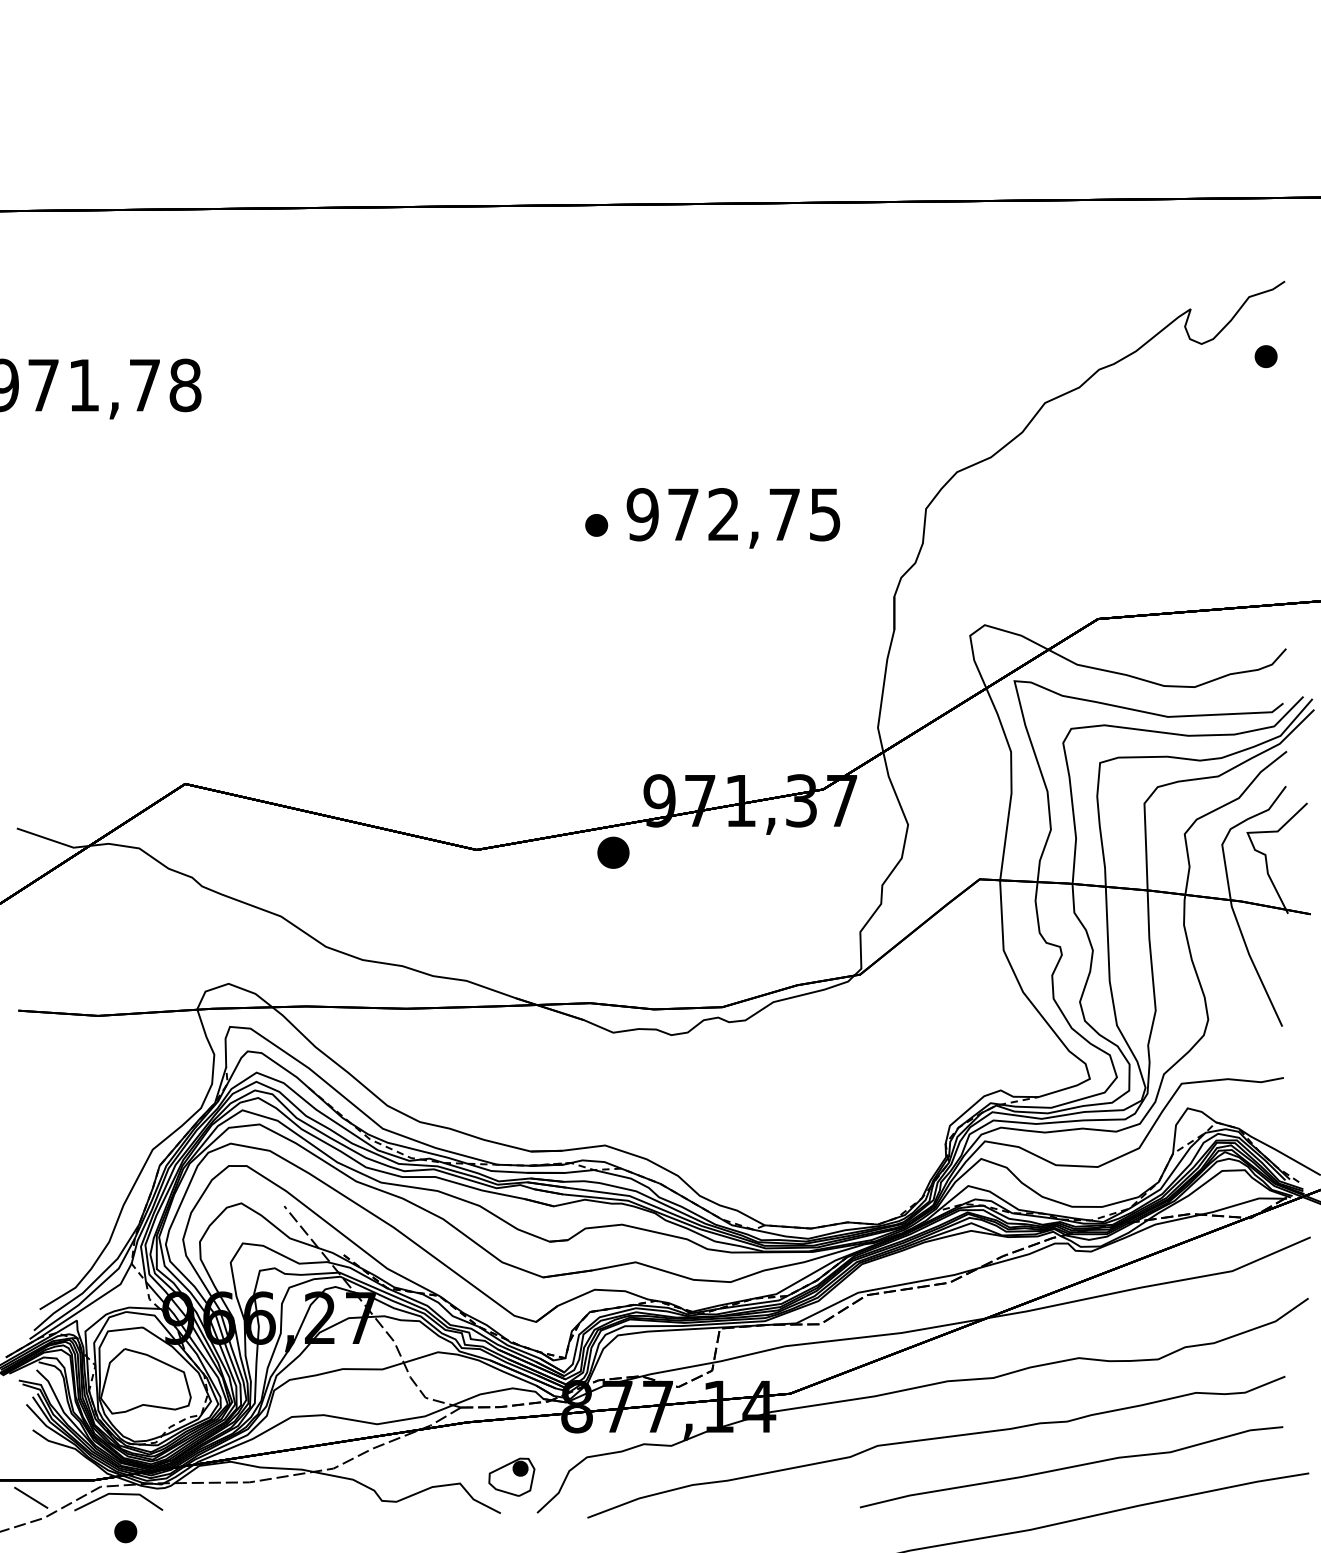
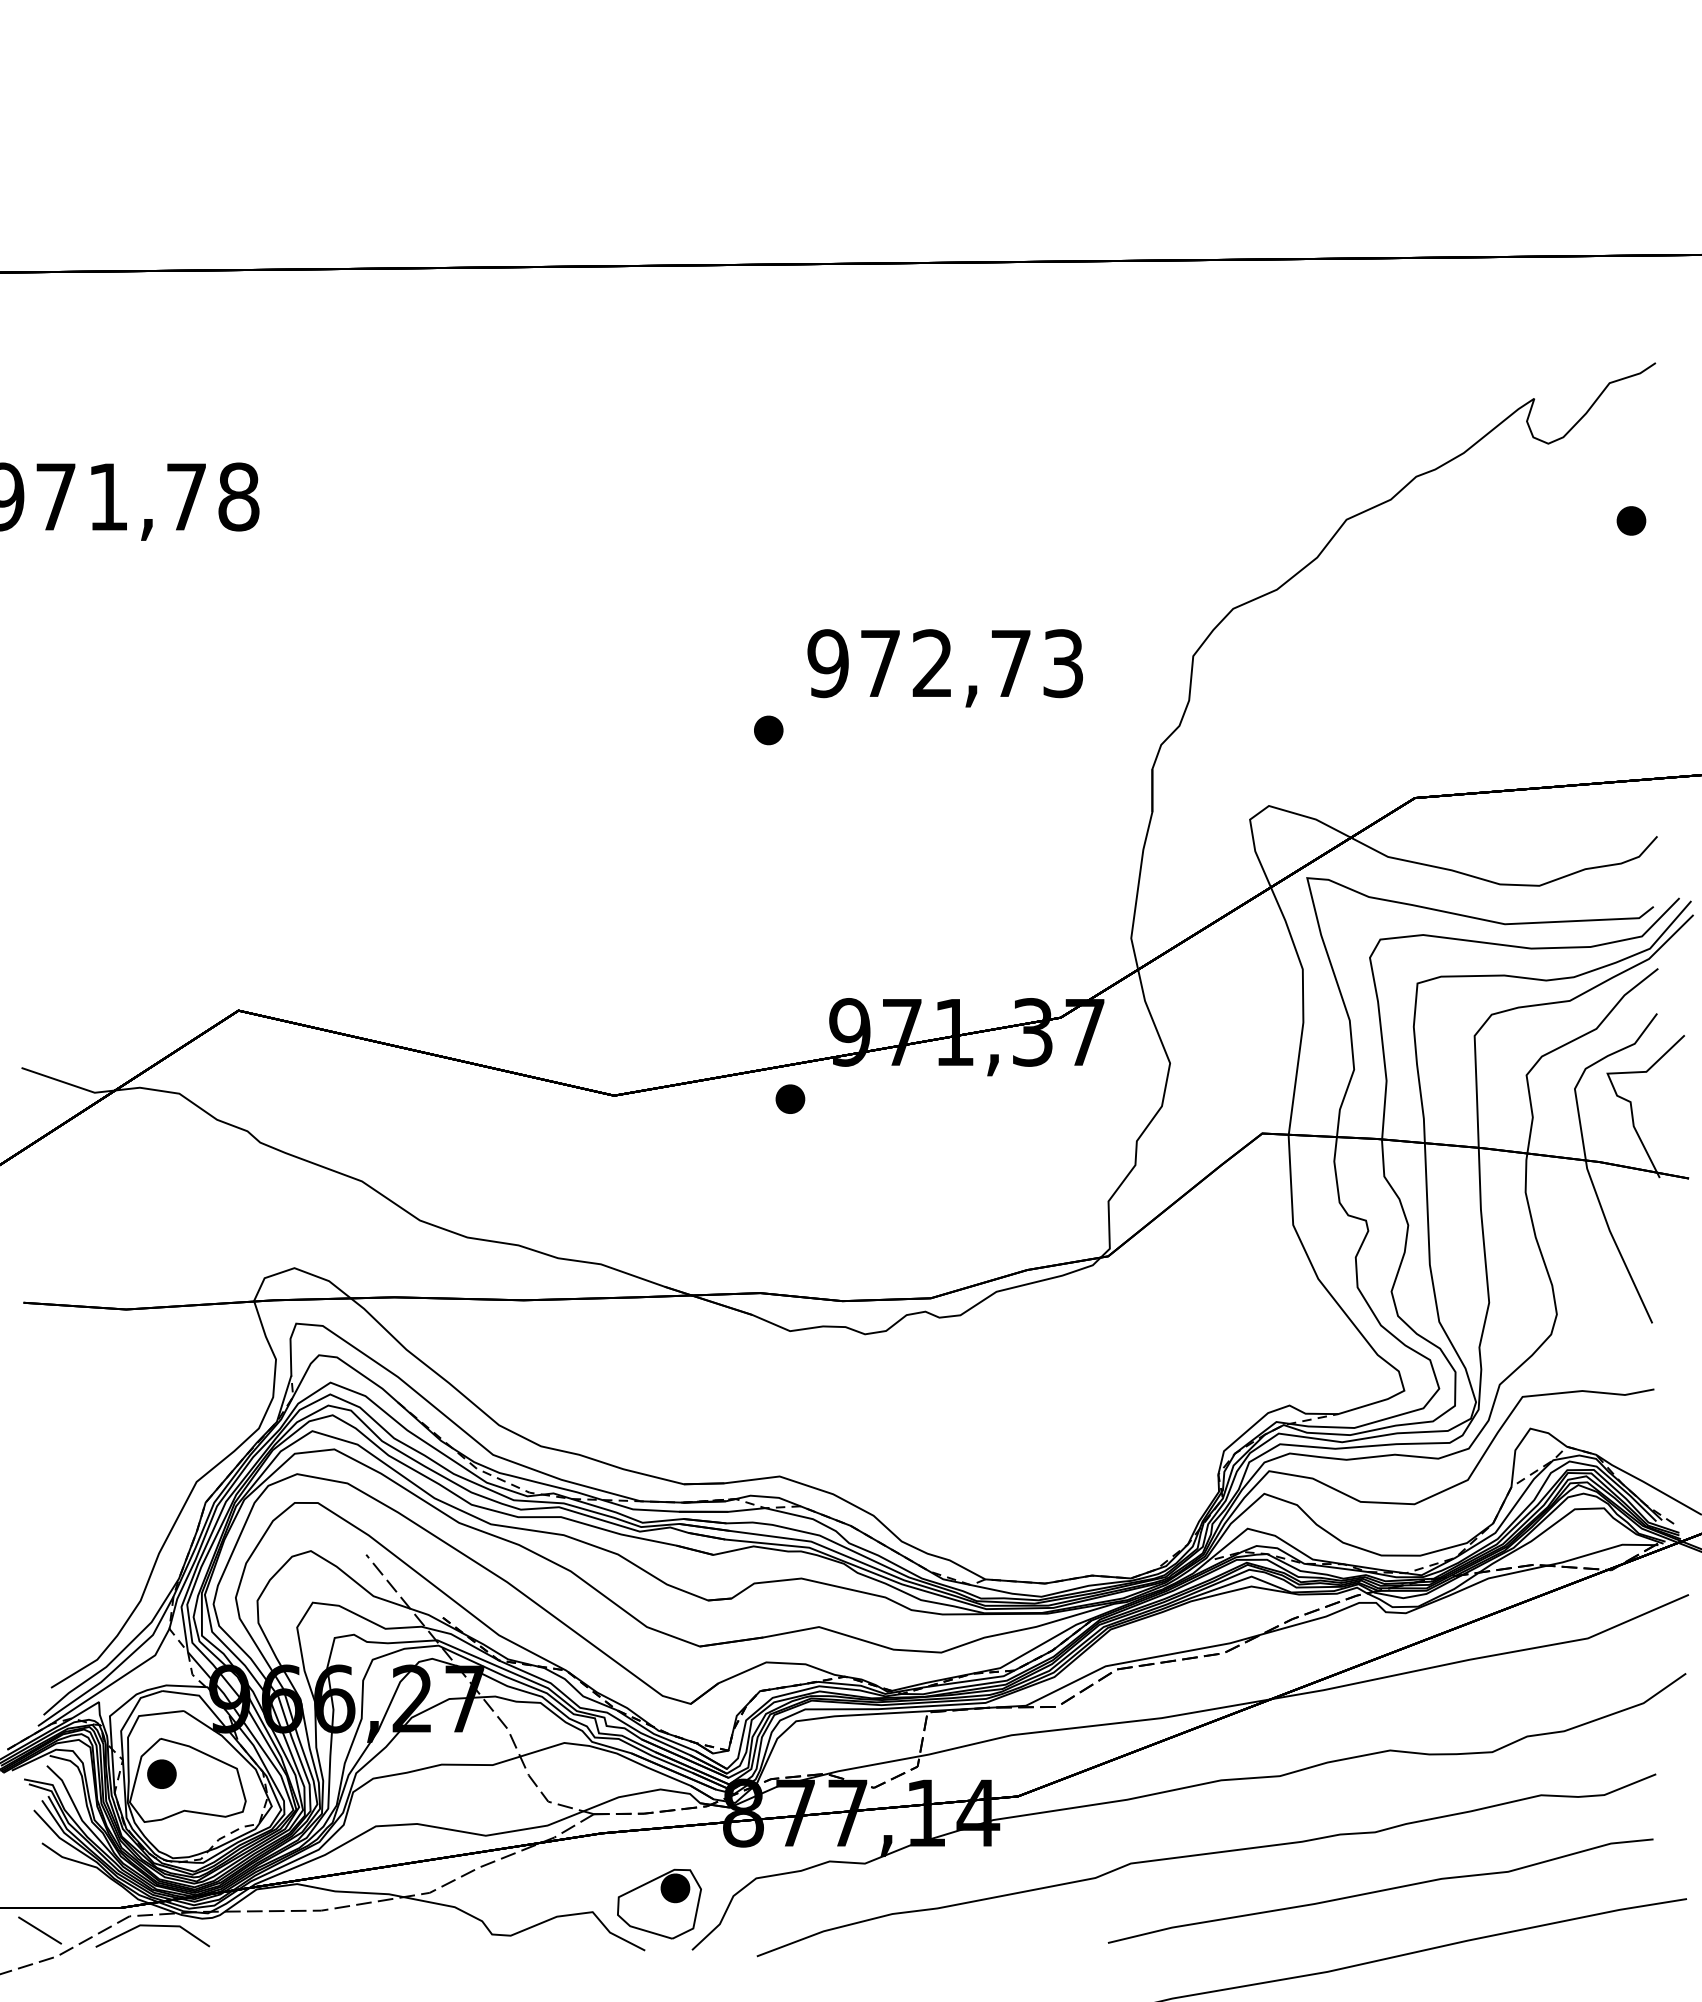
part: (1266, 356) -> (1631, 520), moved
text: (825, 514) -> (1063, 663), 972,75 -> 972,73
part: (596, 525) -> (768, 730), moved
part: (613, 852) -> (790, 1098), size x0.71
part: (511, 1476) -> (659, 1903), size x1.43
part: (125, 1531) -> (161, 1773), moved

